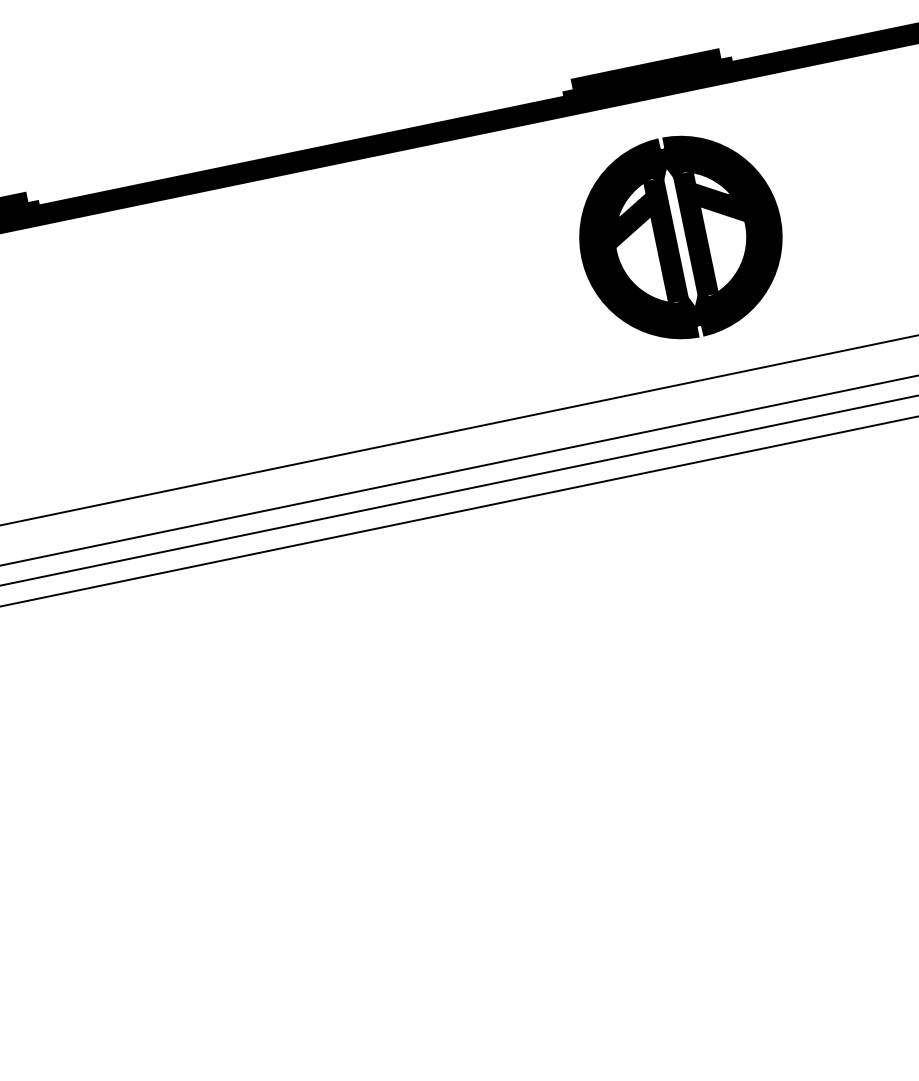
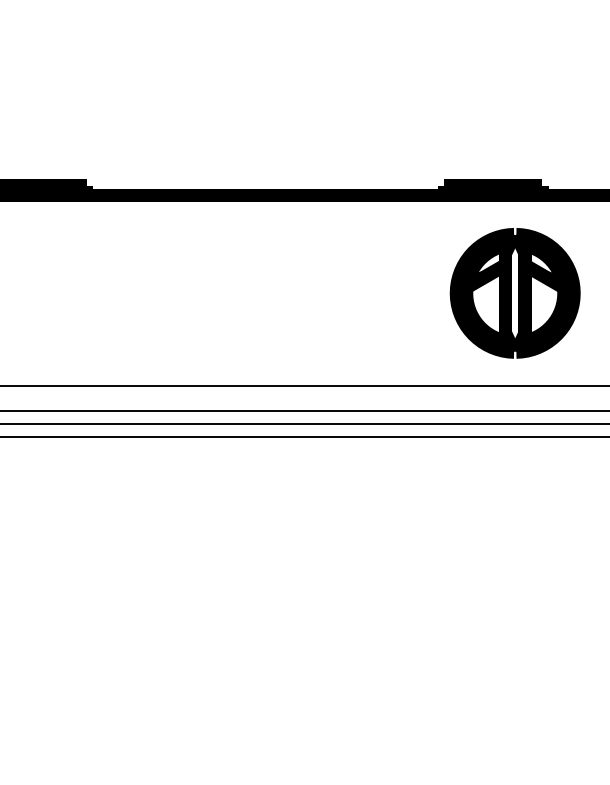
part: (679, 237) -> (514, 293), moved

